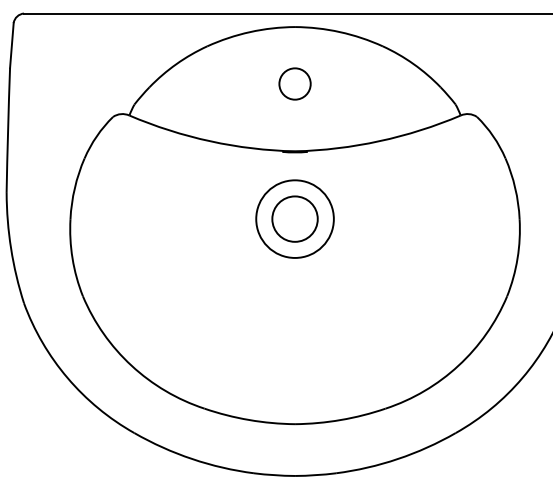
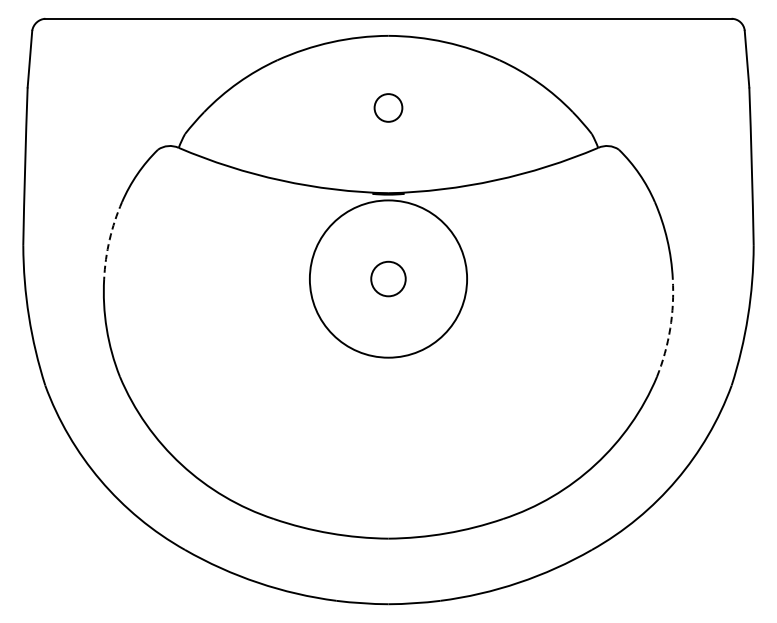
circle: (295, 83) -> (388, 107), size x0.7
arc: (74, 187) -> (109, 239), solid -> dashed
circle: (295, 218) -> (388, 278), size x0.6
circle: (295, 218) -> (388, 278), size x1.6
arc: (517, 258) -> (670, 328), solid -> dashed

